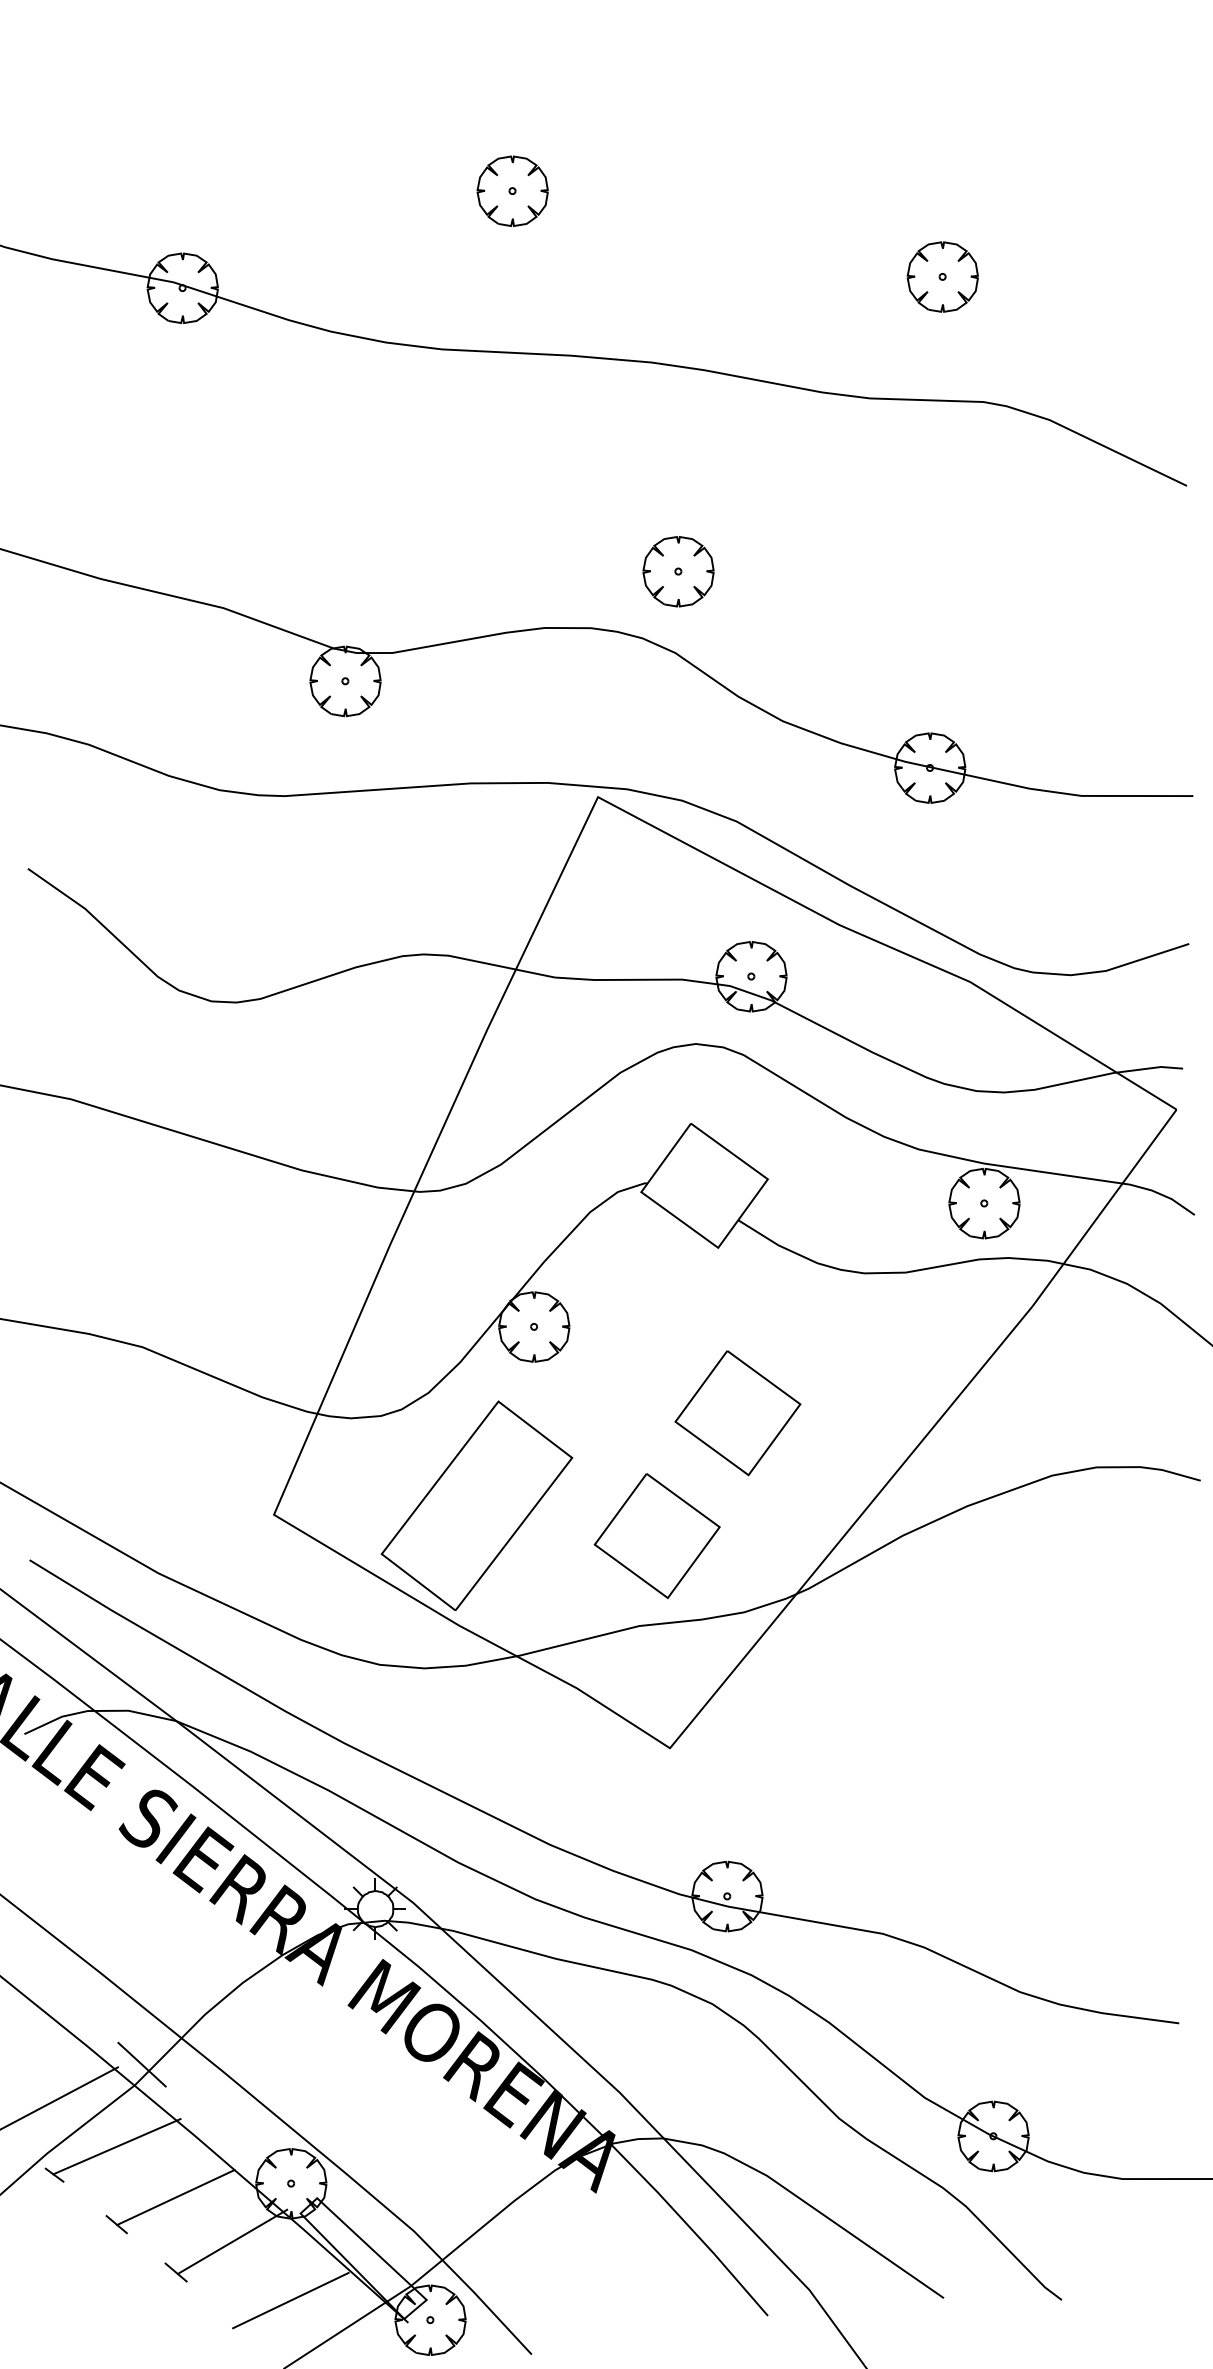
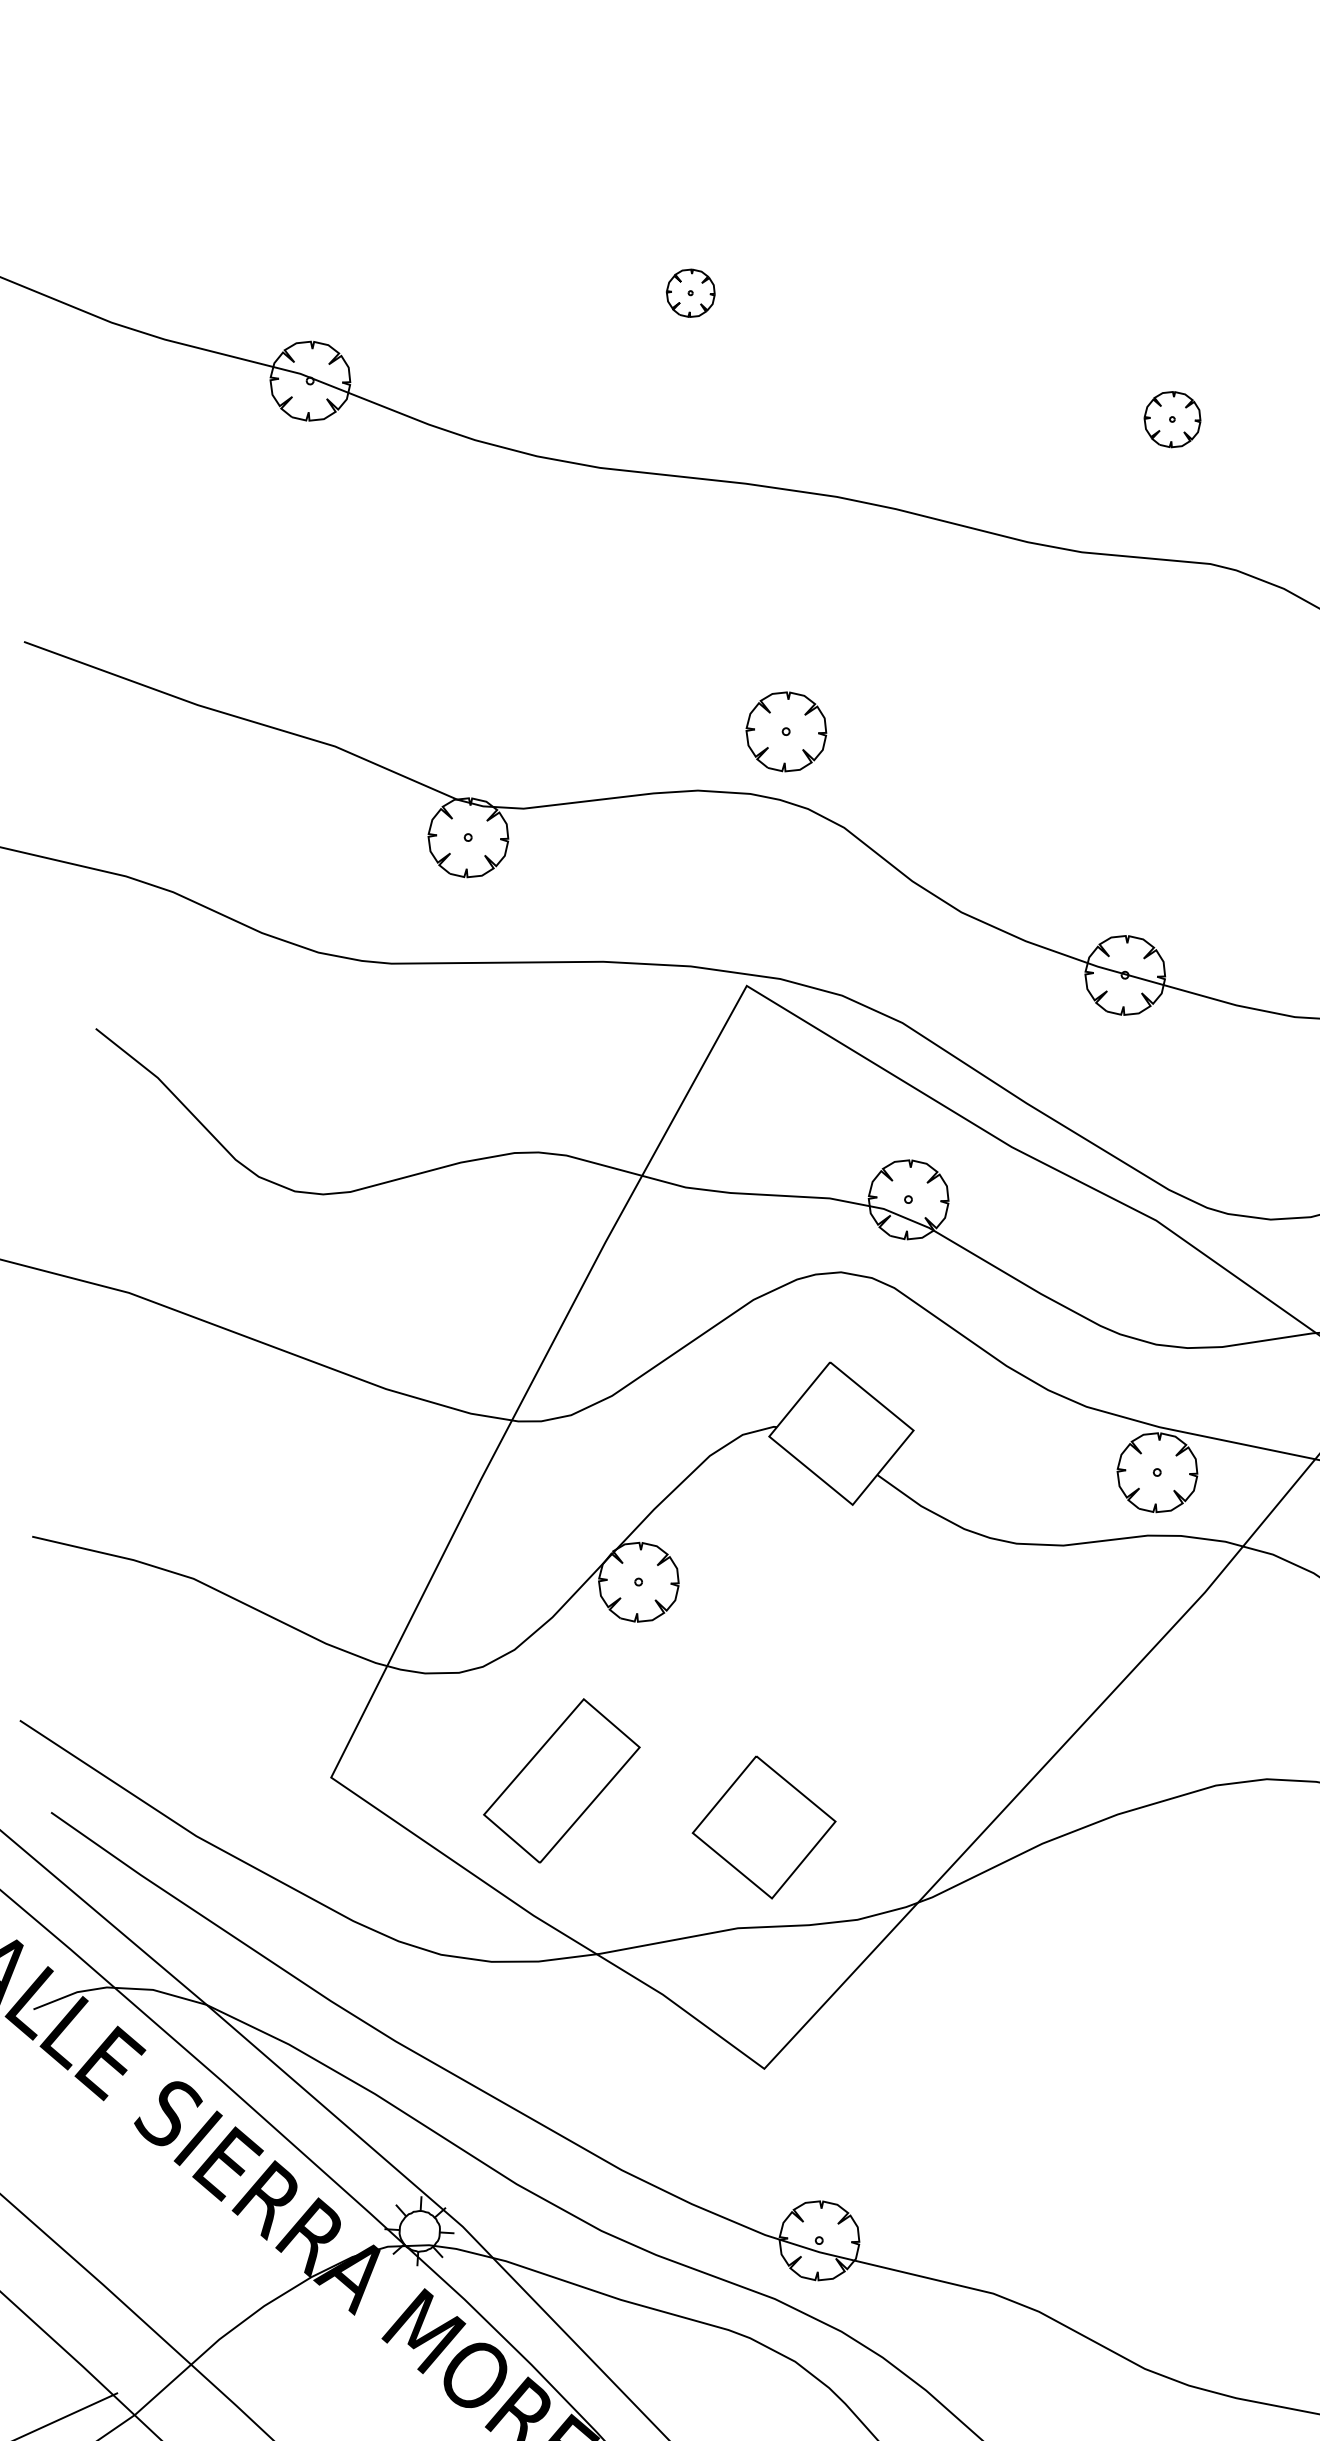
part: (512, 190) -> (690, 292), size x0.6
part: (942, 276) -> (1172, 418), size x0.7
part: (678, 571) -> (786, 731), moved
part: (737, 1413) -> (863, 1693), removed
part: (476, 1505) -> (561, 1780), size x0.7
line: (141, 2064) -> (143, 2391), removed

